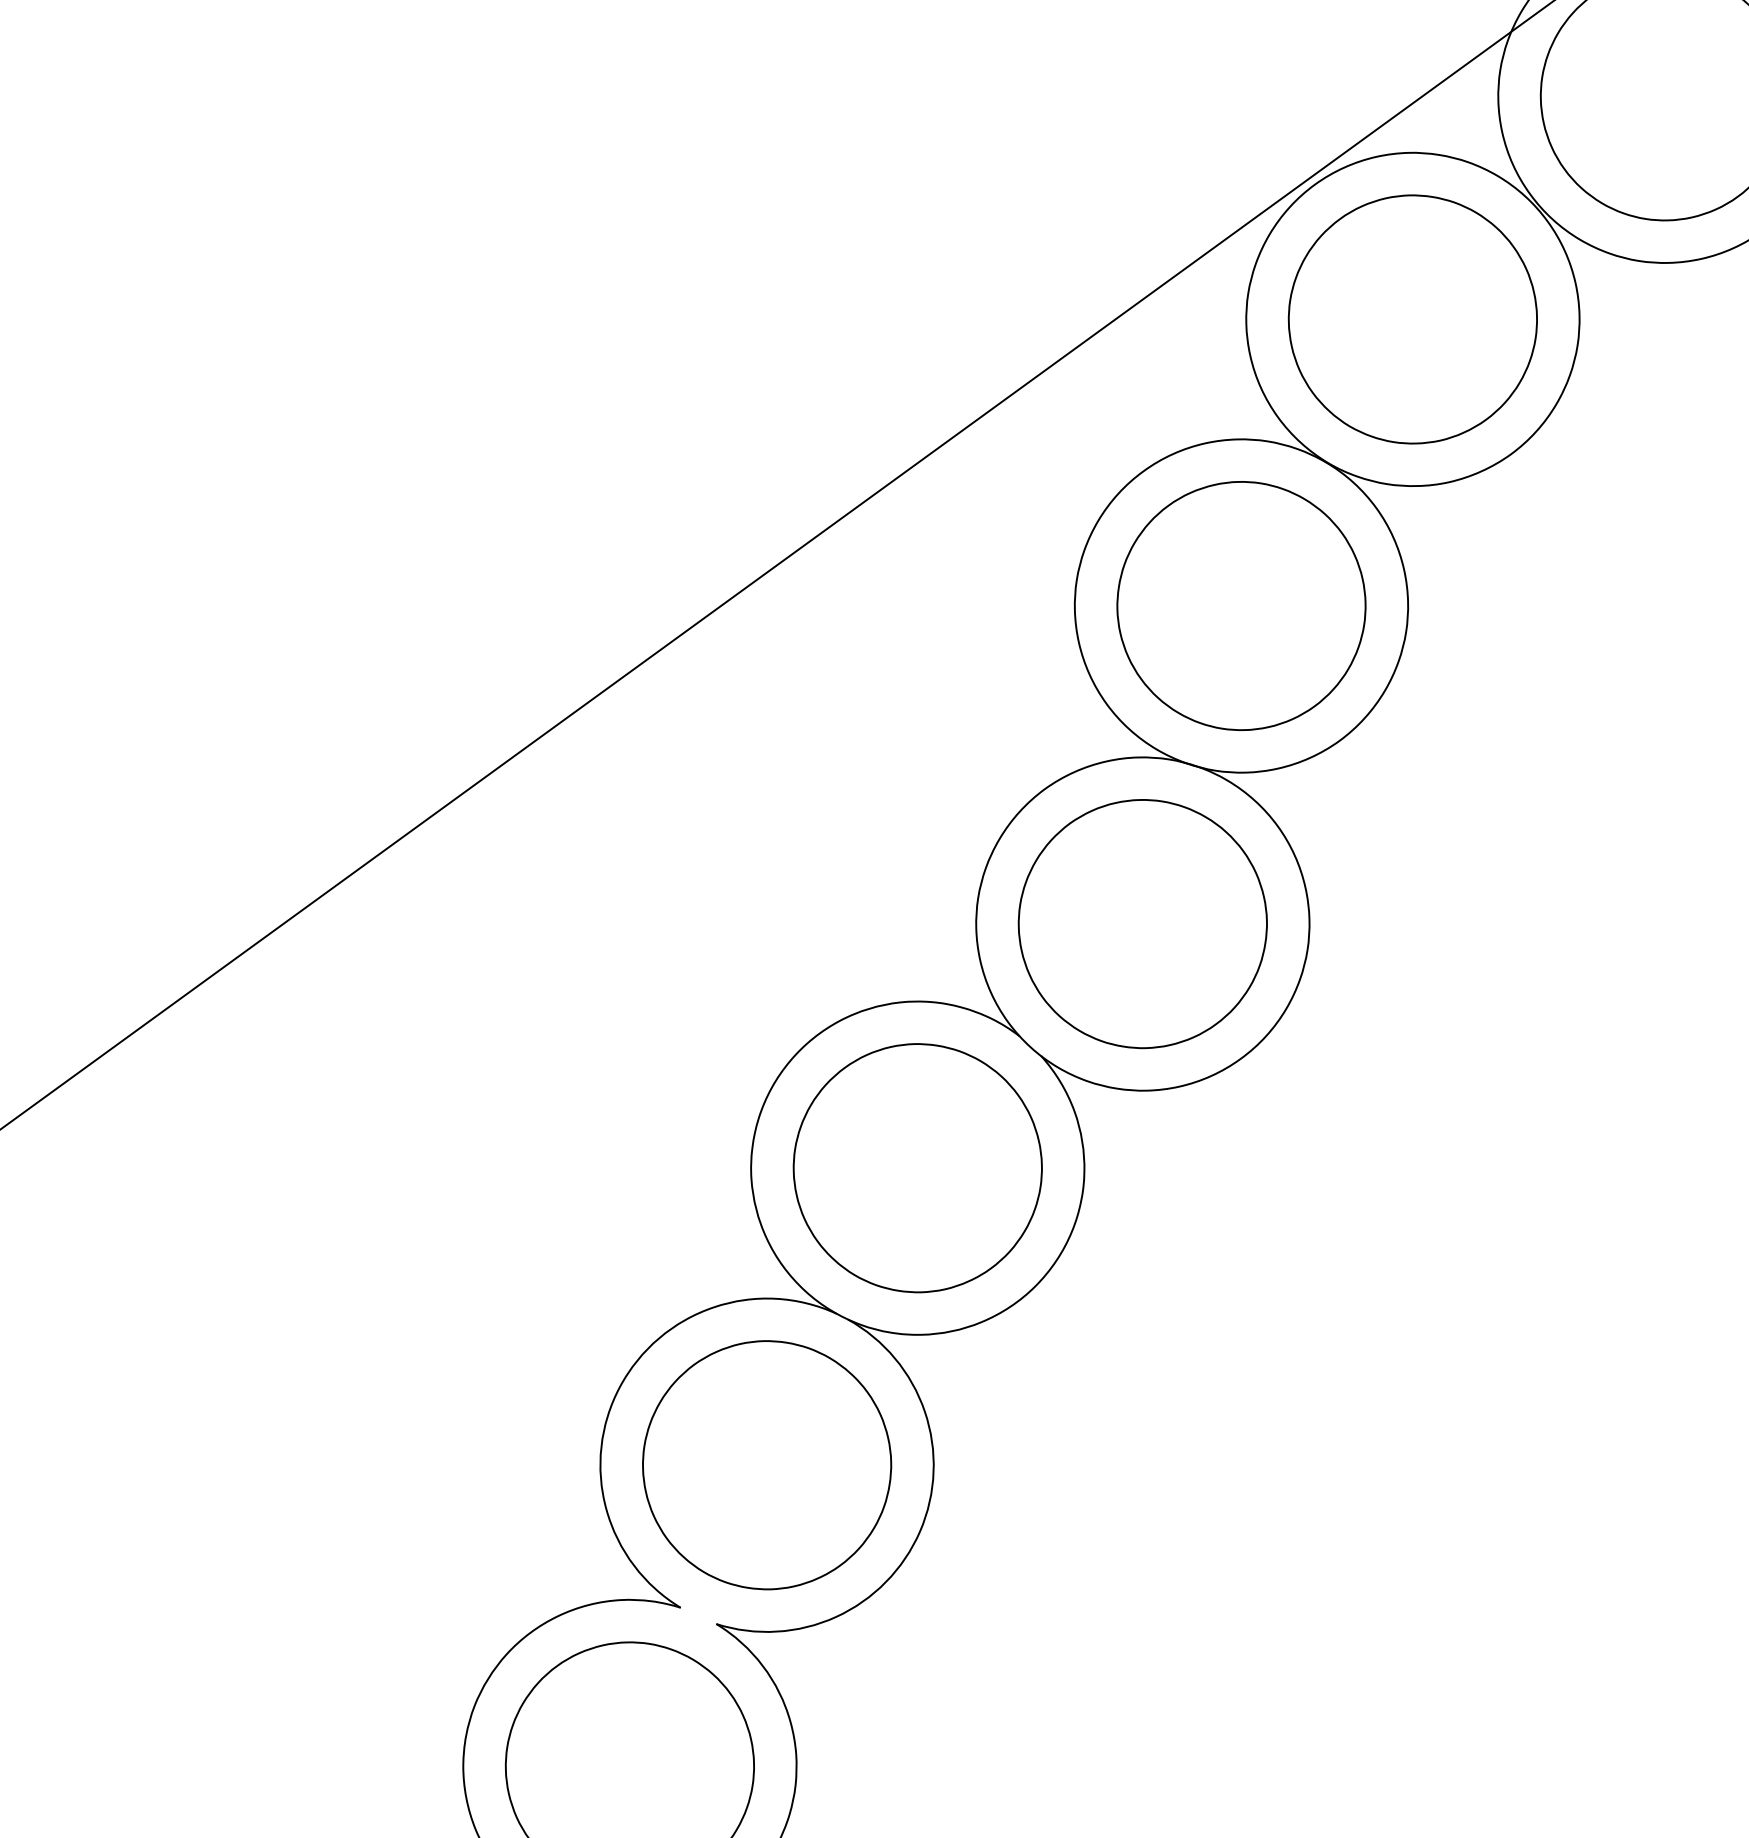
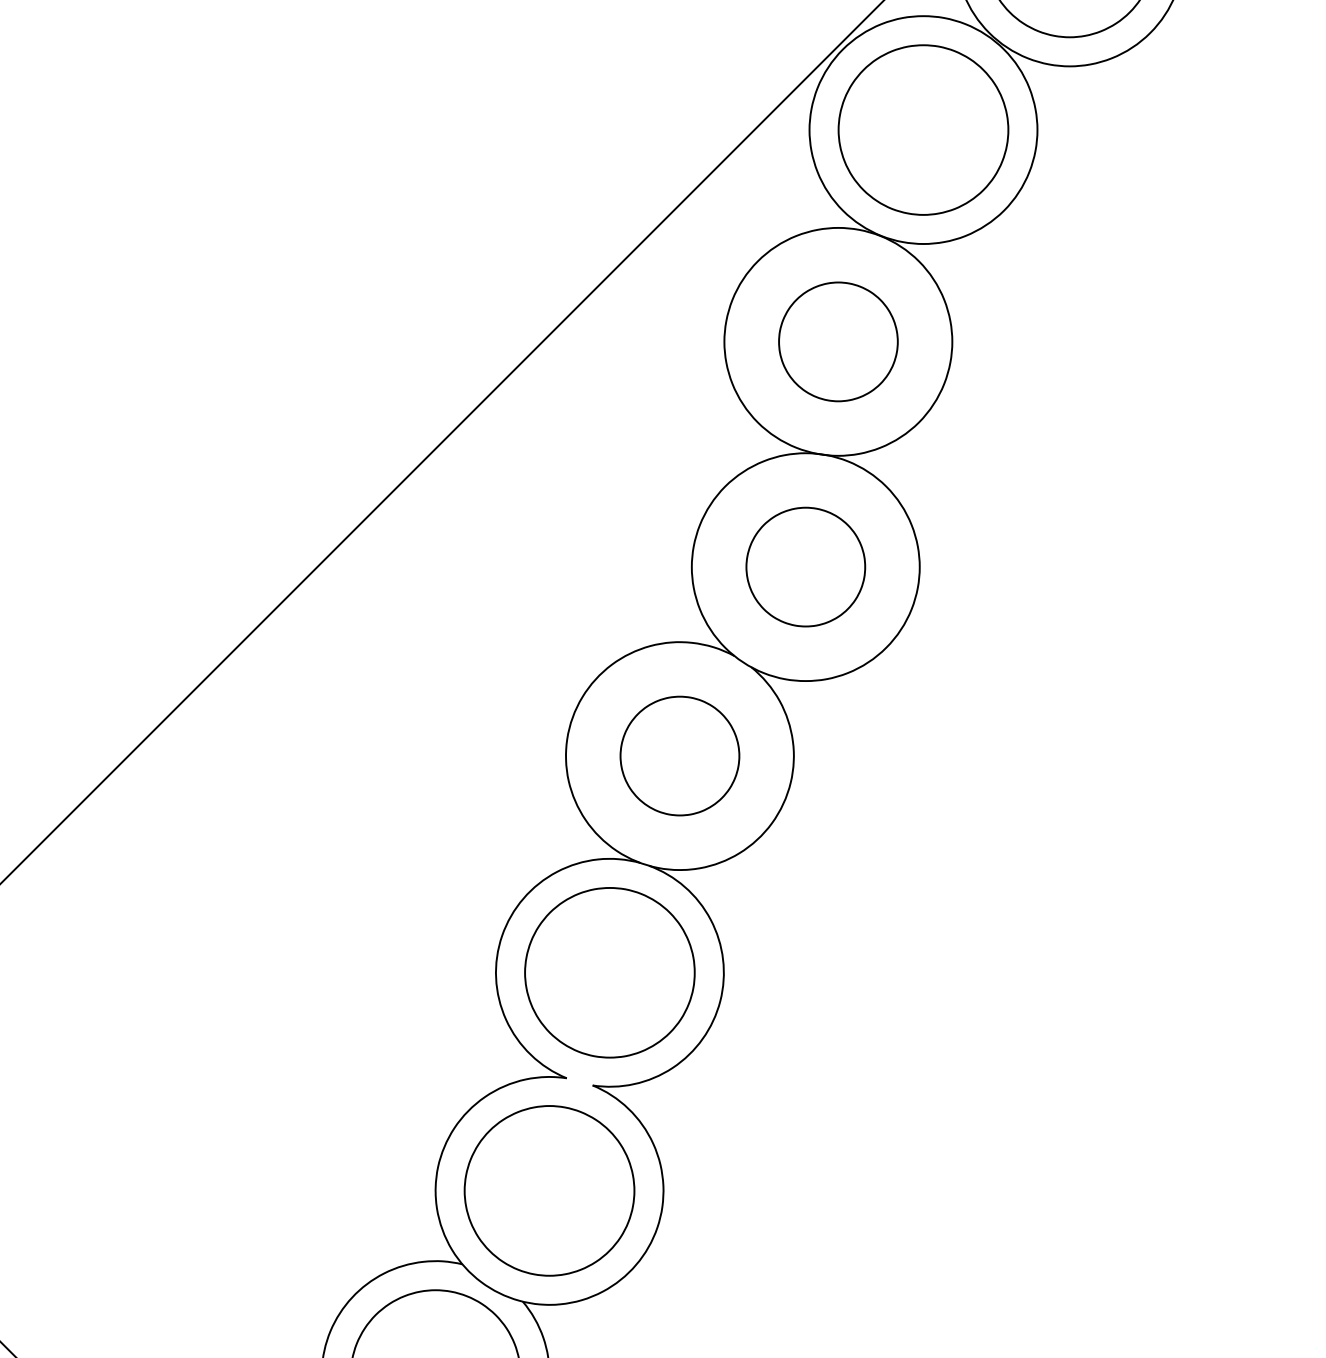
part: (1241, 605) -> (838, 341), size x0.7
part: (1142, 923) -> (805, 566), size x0.7
part: (917, 1167) -> (679, 755), size x0.7

